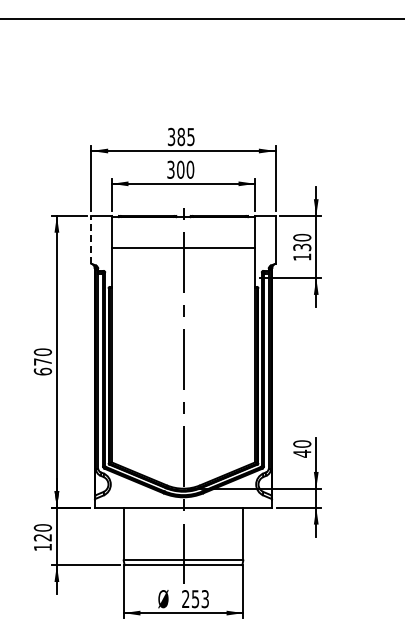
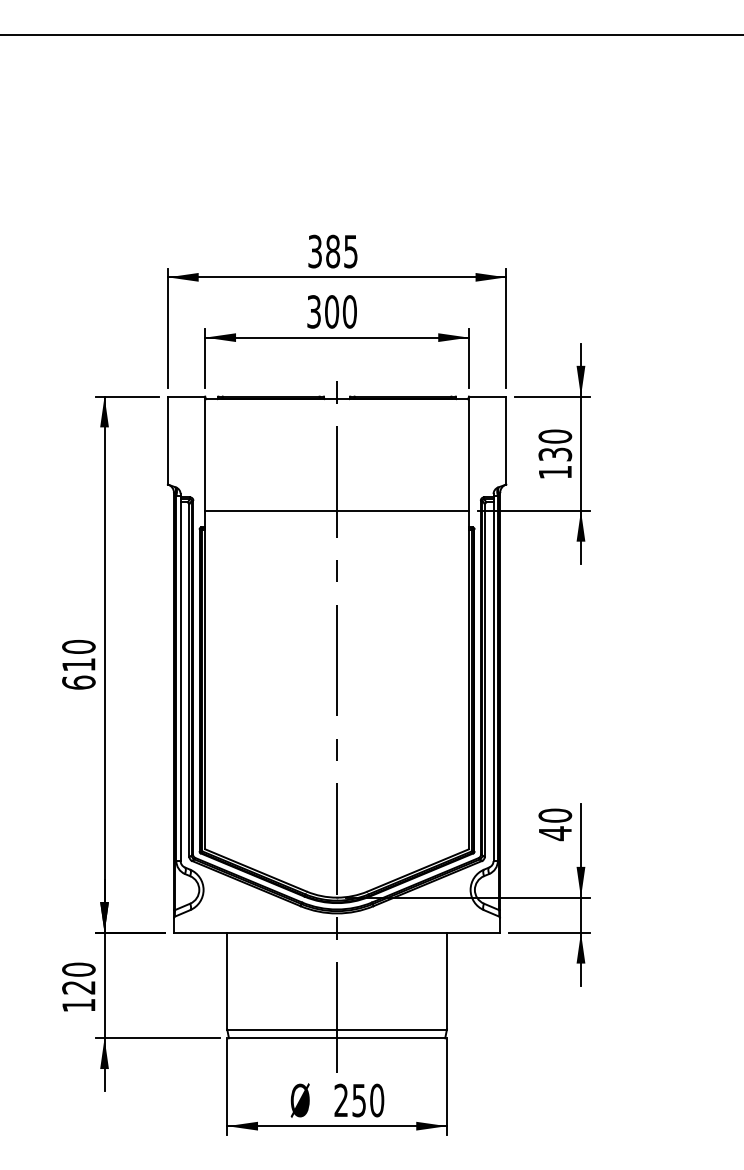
line: (91, 239) -> (168, 439), dashed -> solid
line: (183, 248) -> (337, 511), moved
text: (42, 361) -> (78, 663), 670 -> 610
text: (205, 599) -> (377, 1101), 253 -> 250

